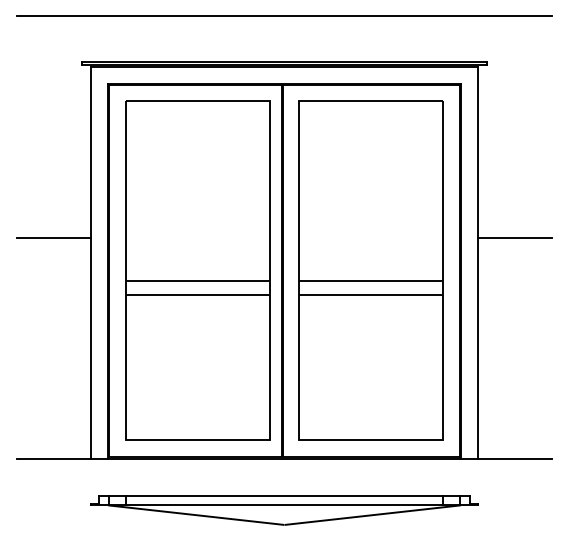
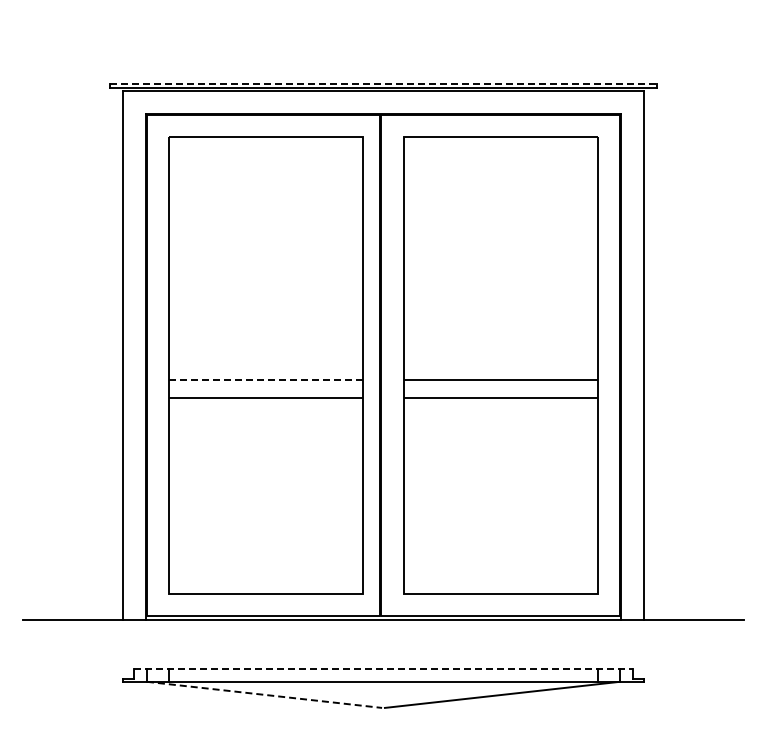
line: (284, 16) -> (383, 22), removed
line: (284, 61) -> (383, 83), solid -> dashed
line: (53, 237) -> (72, 320), removed
line: (514, 237) -> (693, 320), removed
line: (197, 281) -> (266, 379), solid -> dashed
line: (284, 496) -> (383, 669), solid -> dashed
line: (196, 514) -> (265, 694), solid -> dashed

